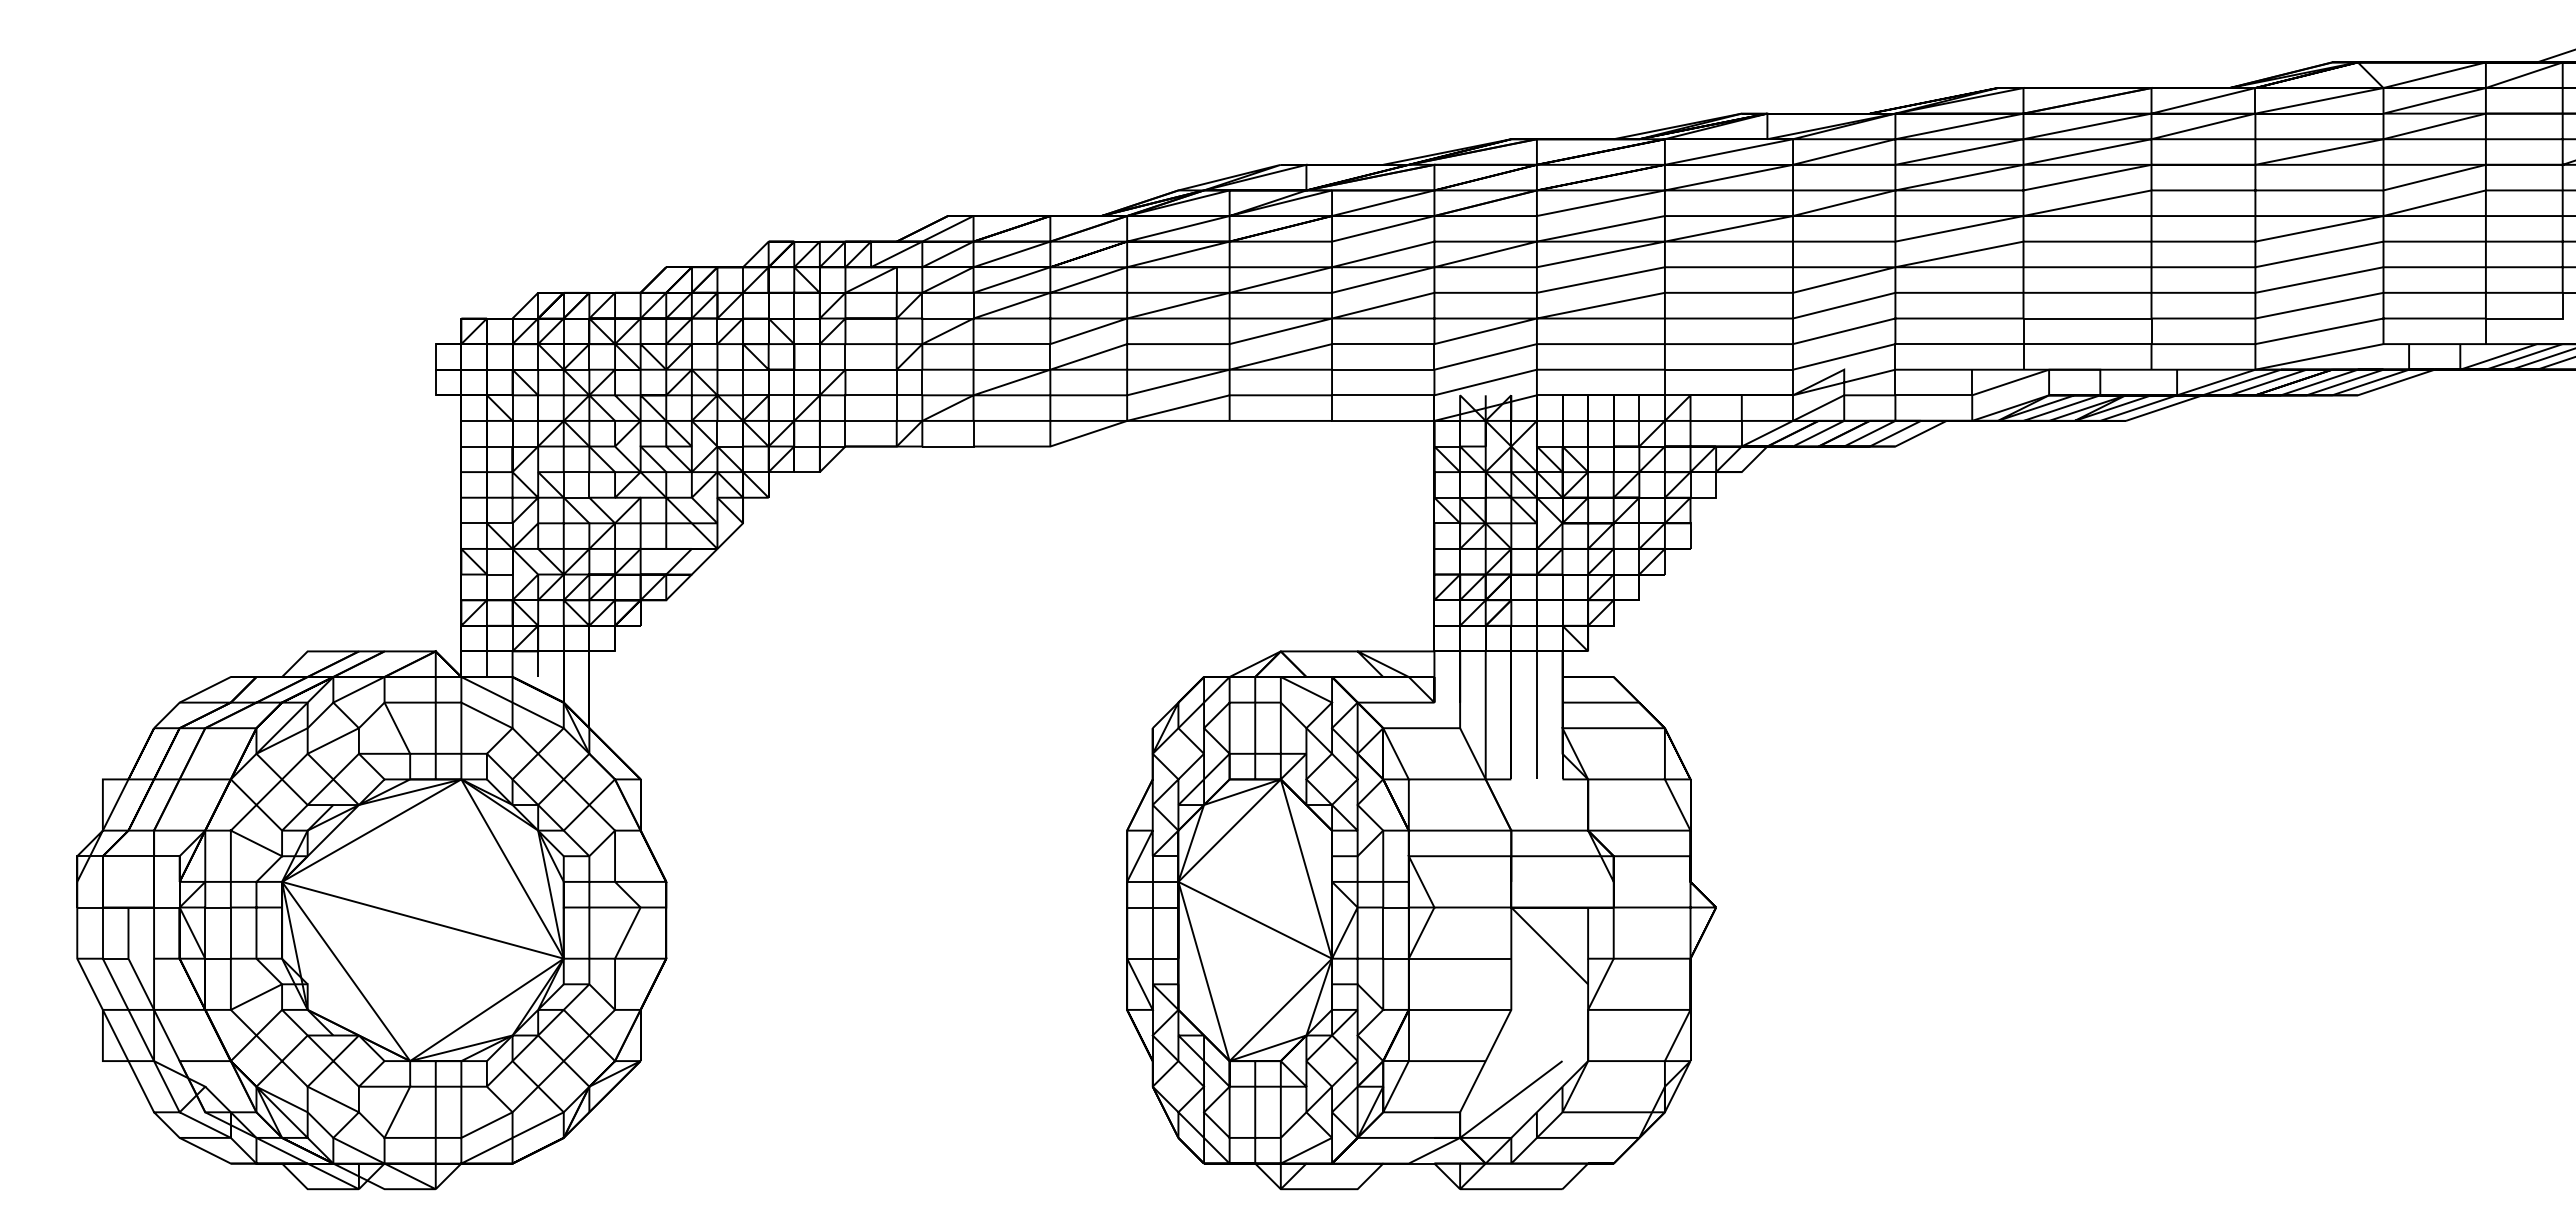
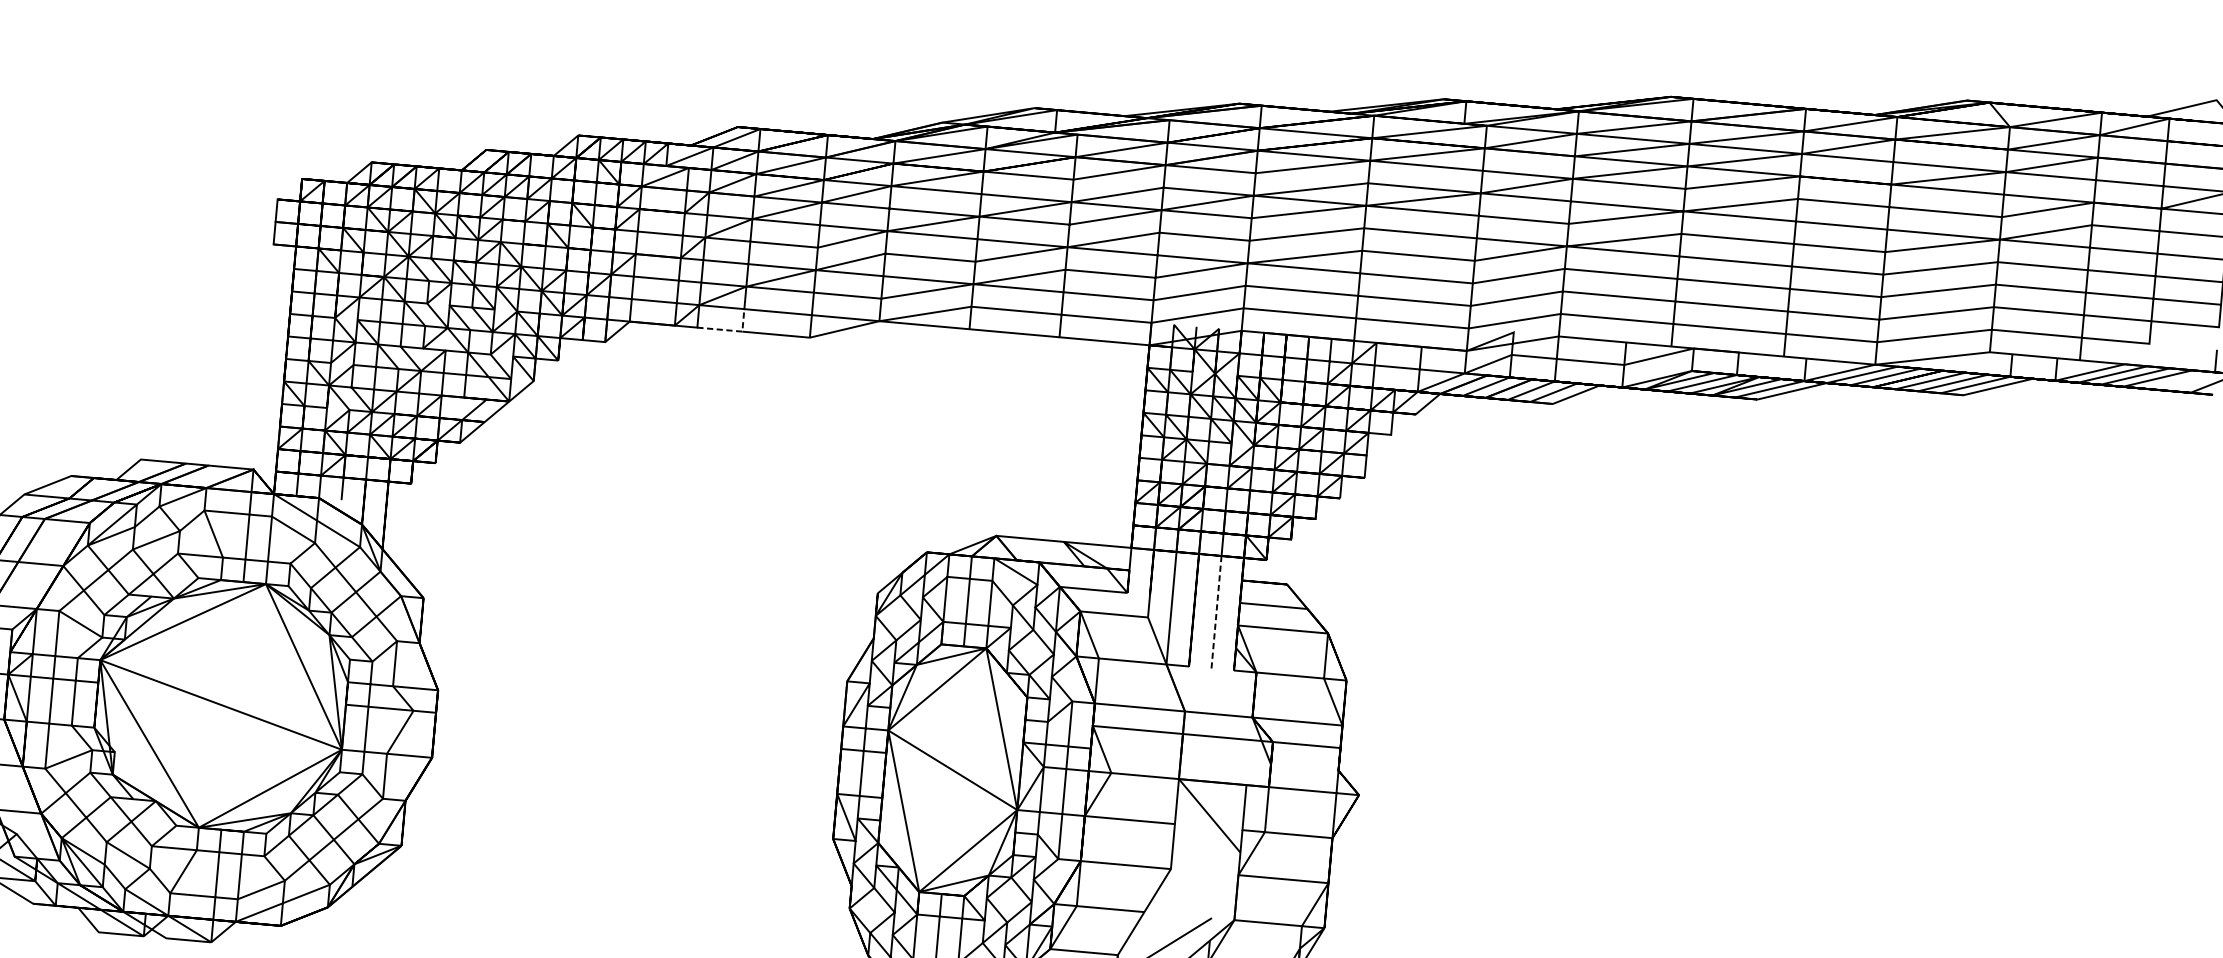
line: (961, 446) -> (731, 330), solid -> dashed
line: (1536, 714) -> (1216, 611), solid -> dashed

